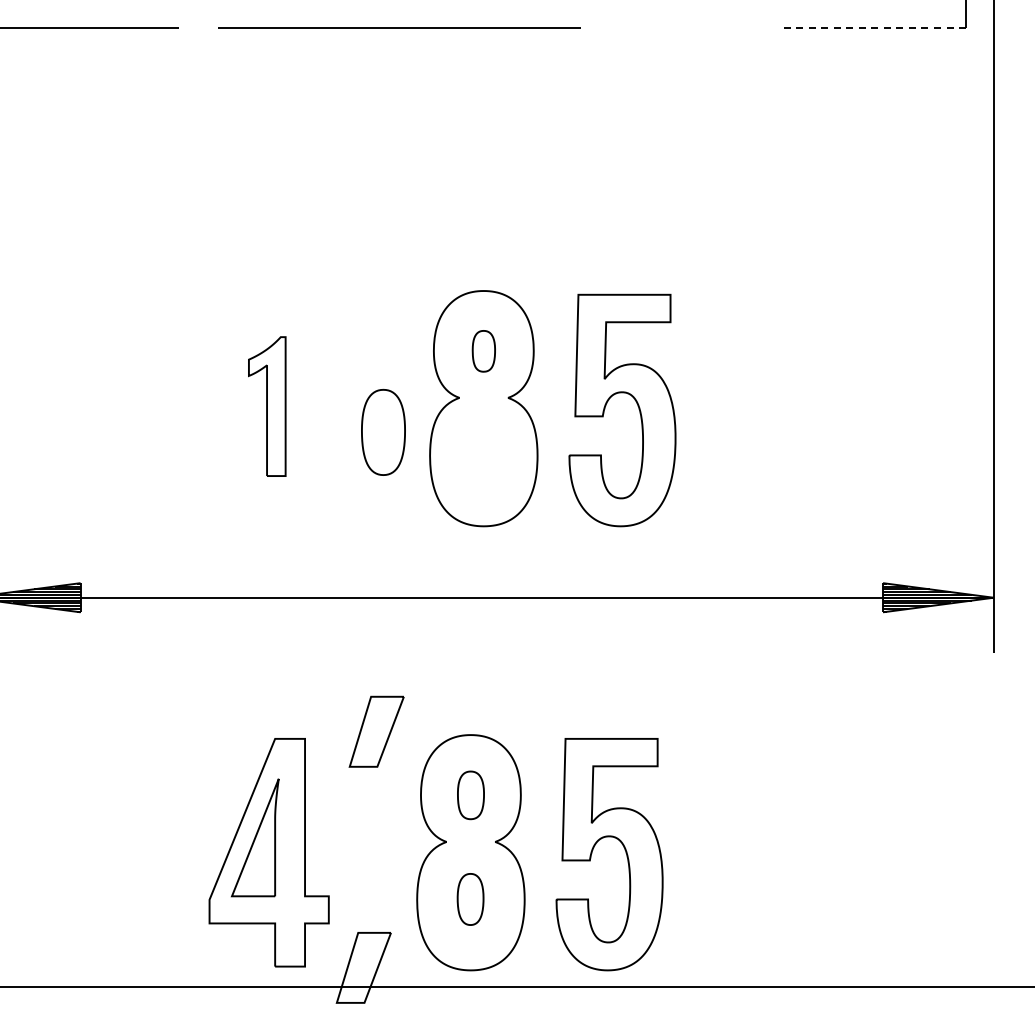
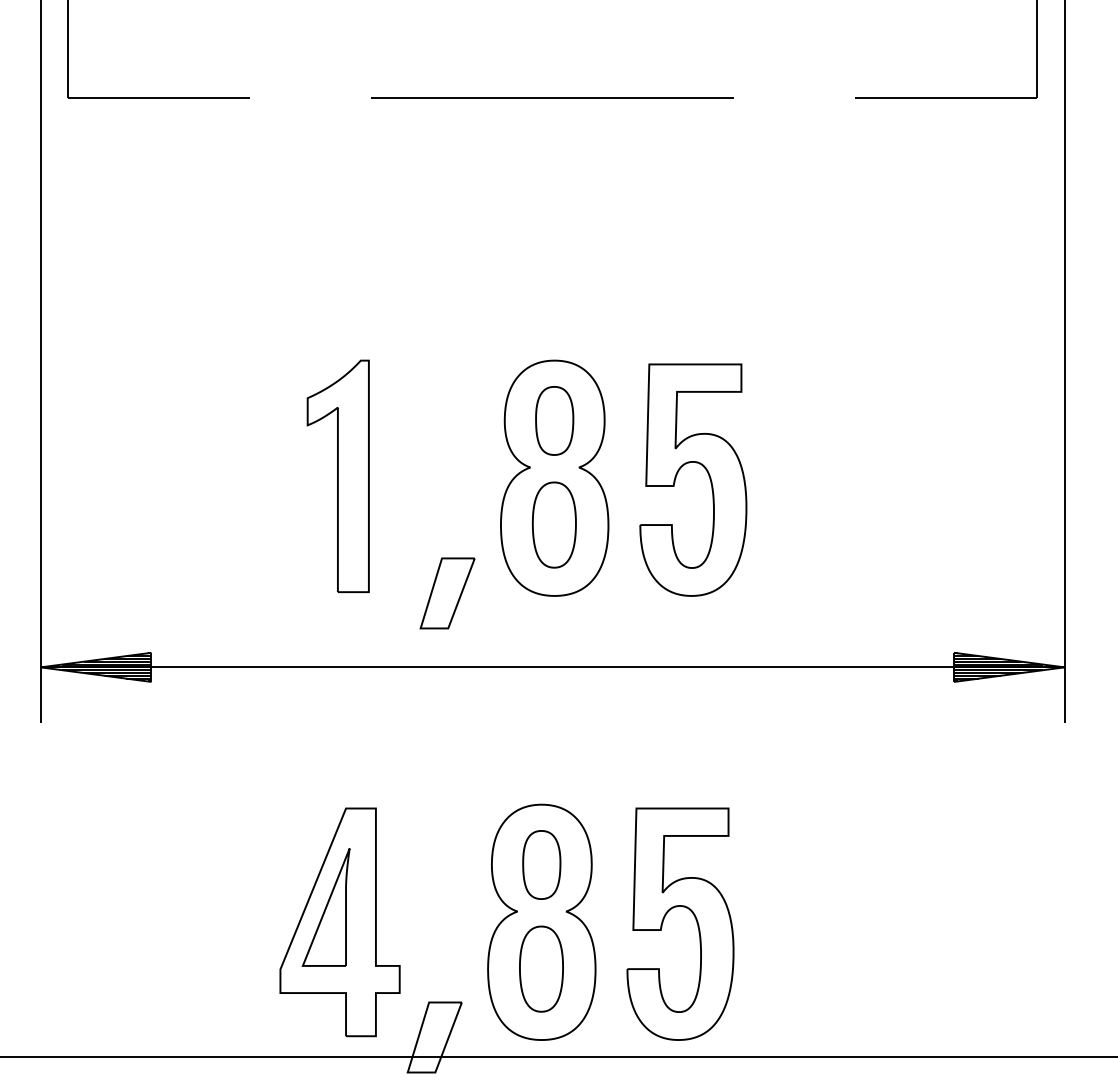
line: (399, 27) -> (552, 97), moved
line: (875, 27) -> (946, 97), dashed -> solid
part: (483, 350) -> (554, 420), size x1.67
part: (266, 405) -> (337, 475), size x1.67
part: (382, 431) -> (553, 524), moved
part: (376, 731) -> (447, 593), moved
part: (470, 794) -> (541, 864), size x1.43
part: (470, 898) -> (541, 968), size x1.67

